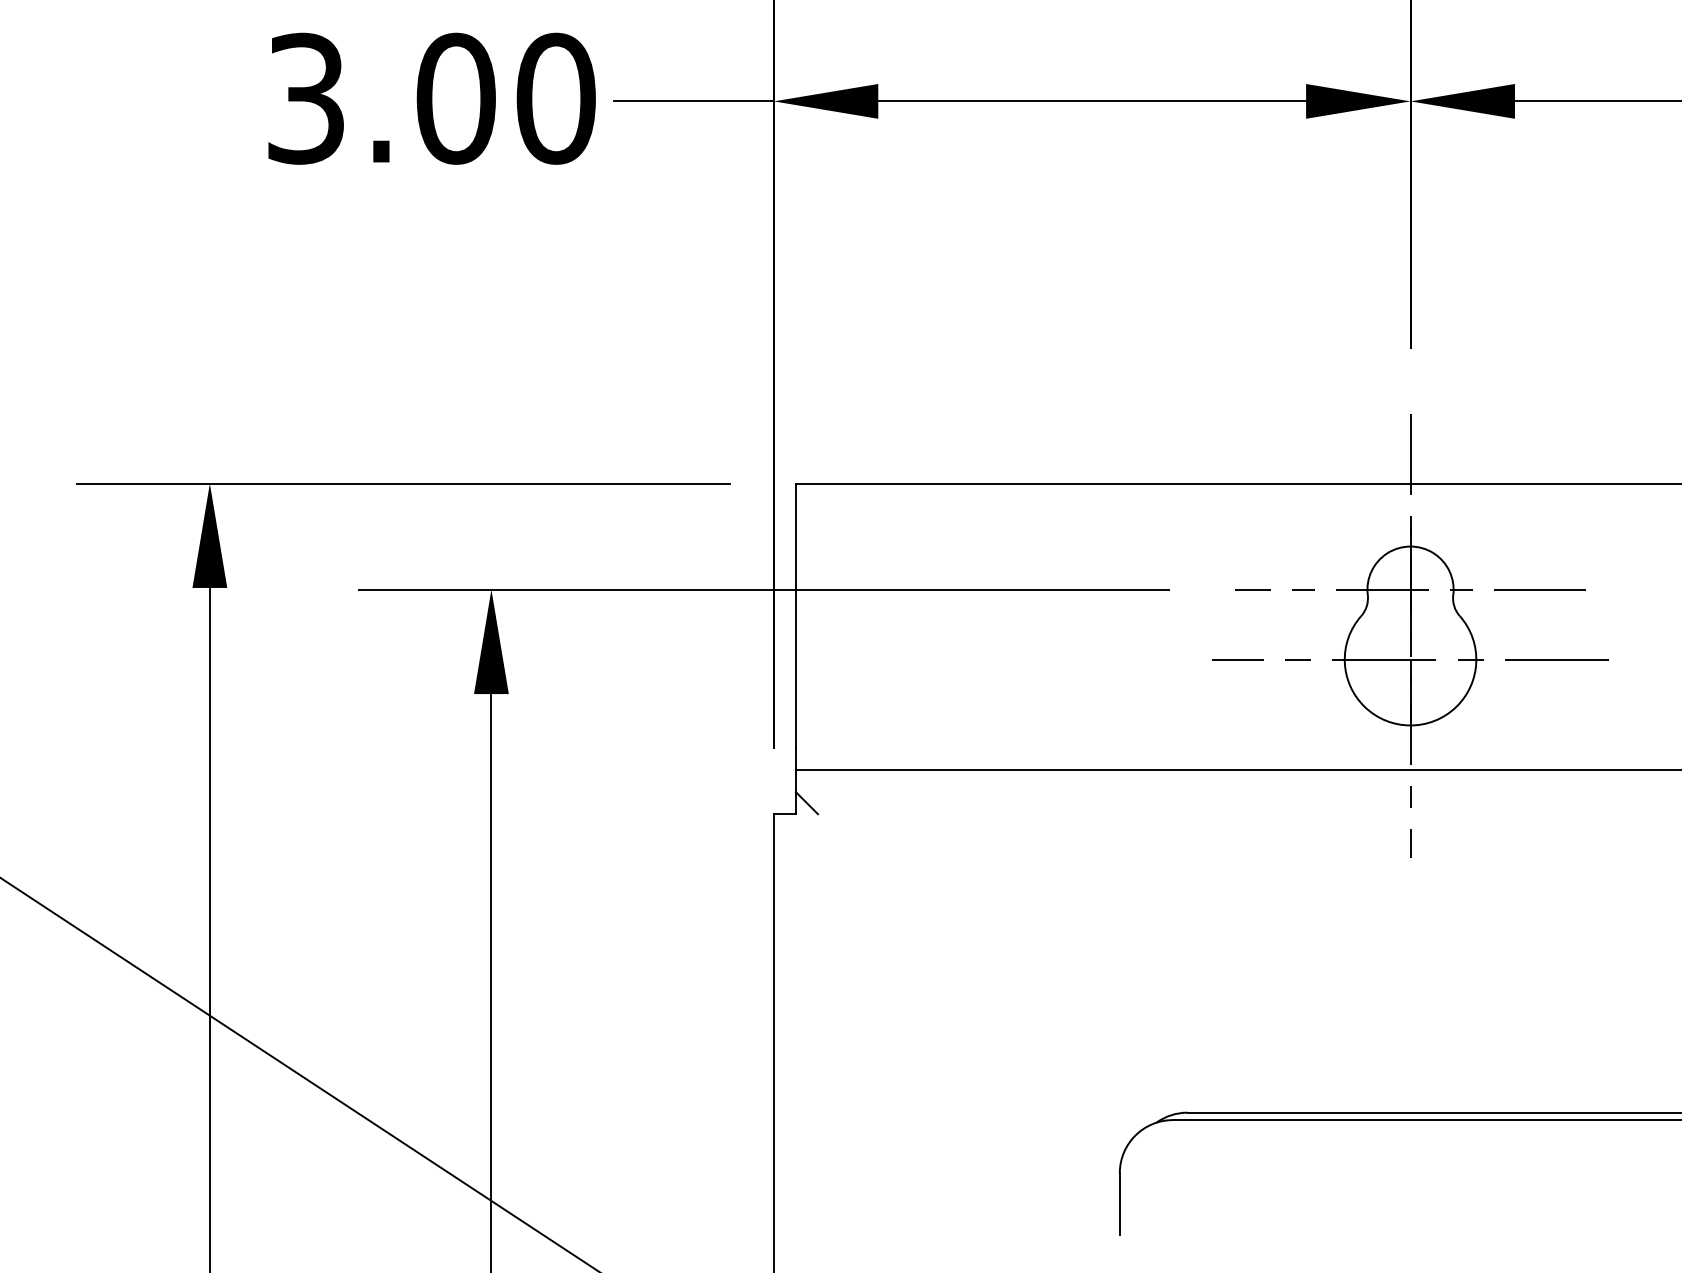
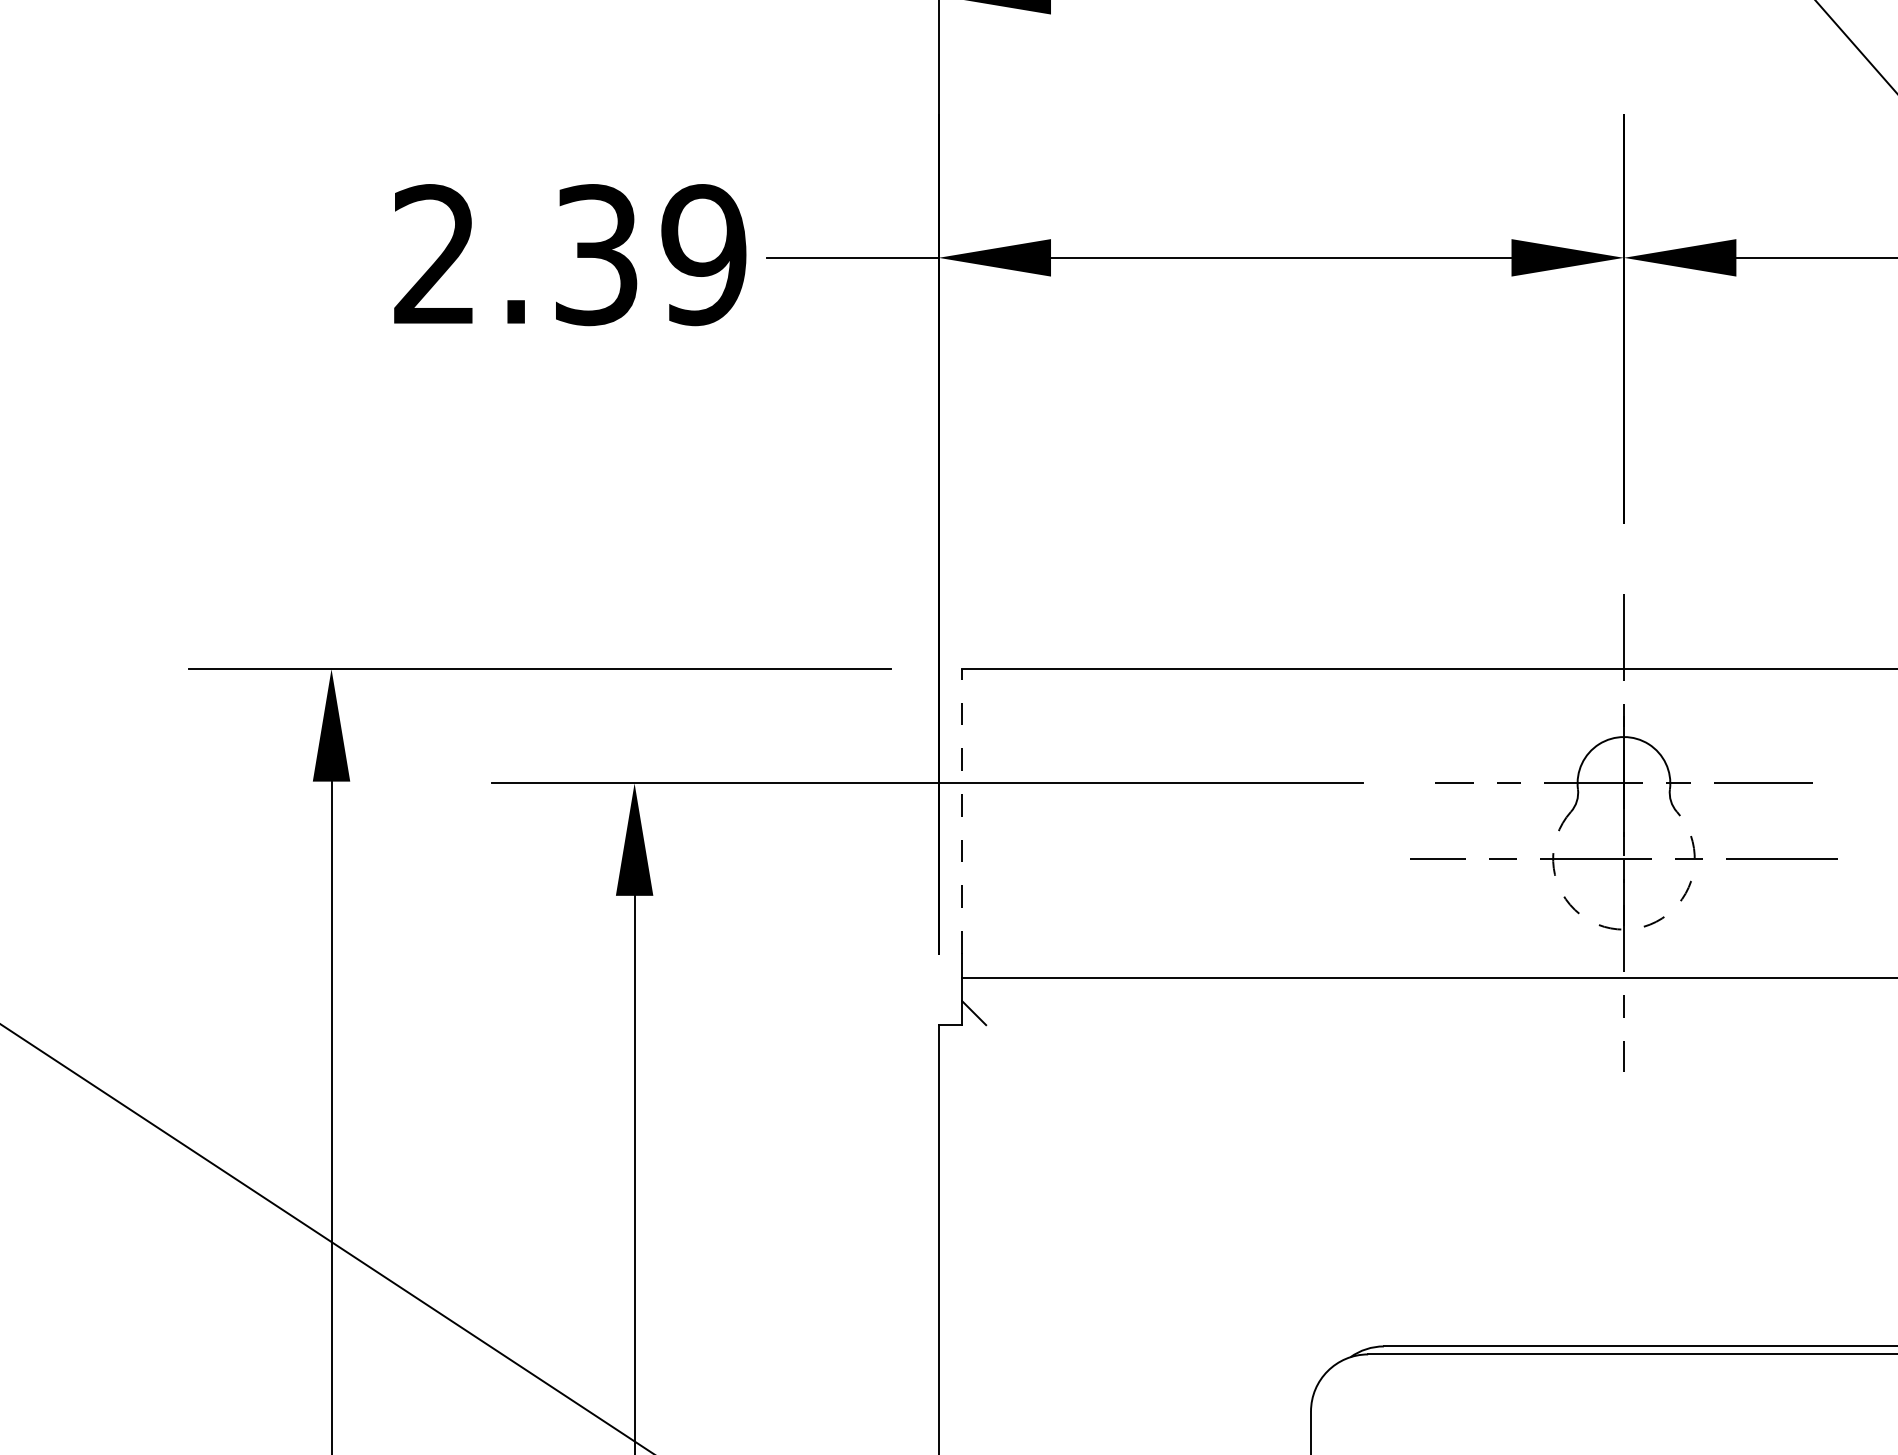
text: (431, 99) -> (570, 255), 3.00 -> 2.39
line: (796, 615) -> (962, 811), solid -> dashed
arc: (1410, 725) -> (1623, 929), solid -> dashed

